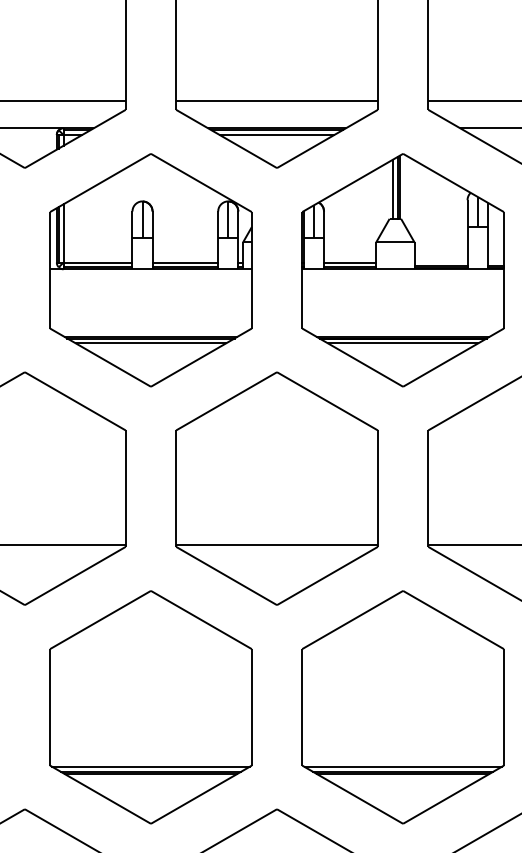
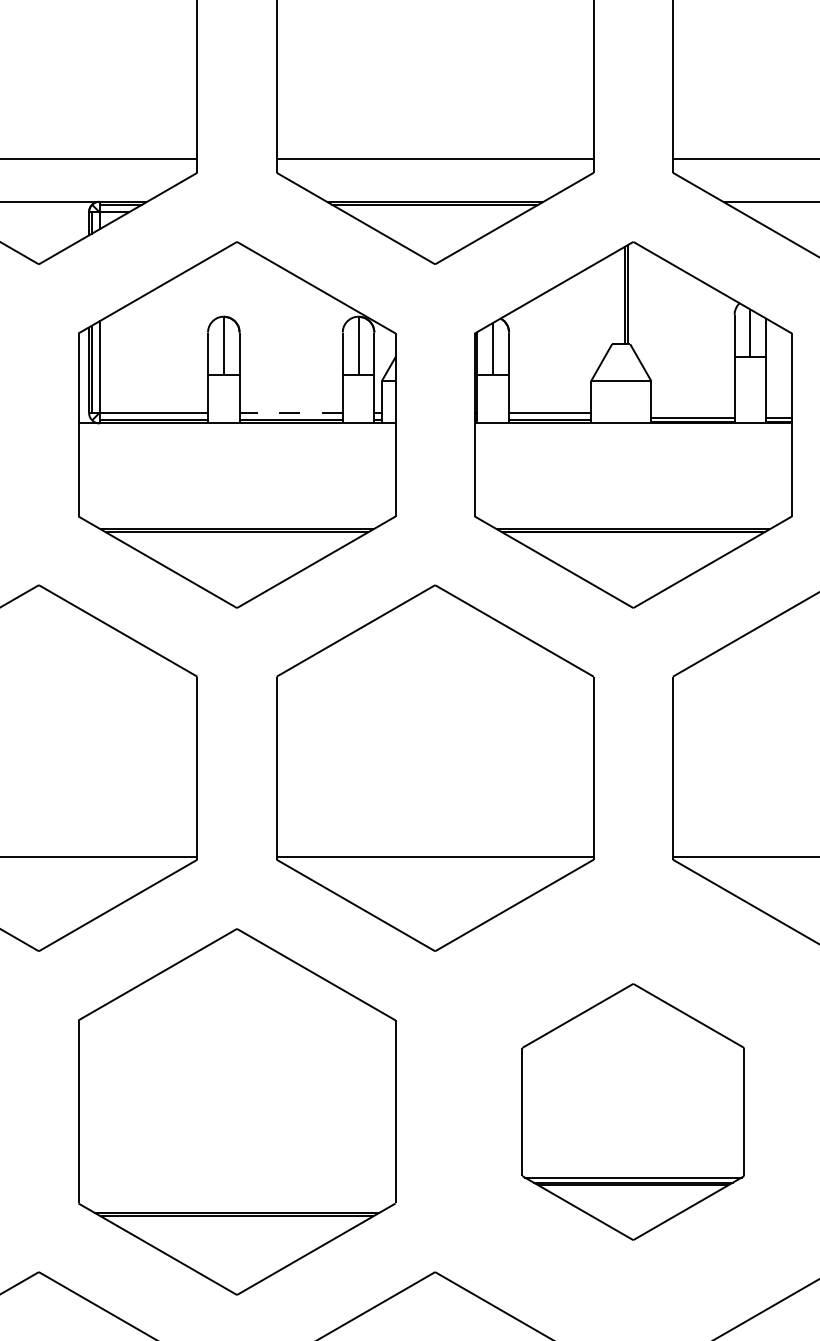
line: (276, 135) -> (434, 213), removed
line: (393, 188) -> (618, 296), removed
line: (185, 262) -> (291, 412), solid -> dashed
line: (150, 343) -> (236, 540), removed
line: (402, 343) -> (632, 540), removed
part: (402, 707) -> (632, 1112), size x0.7
line: (150, 766) -> (236, 1204), removed

